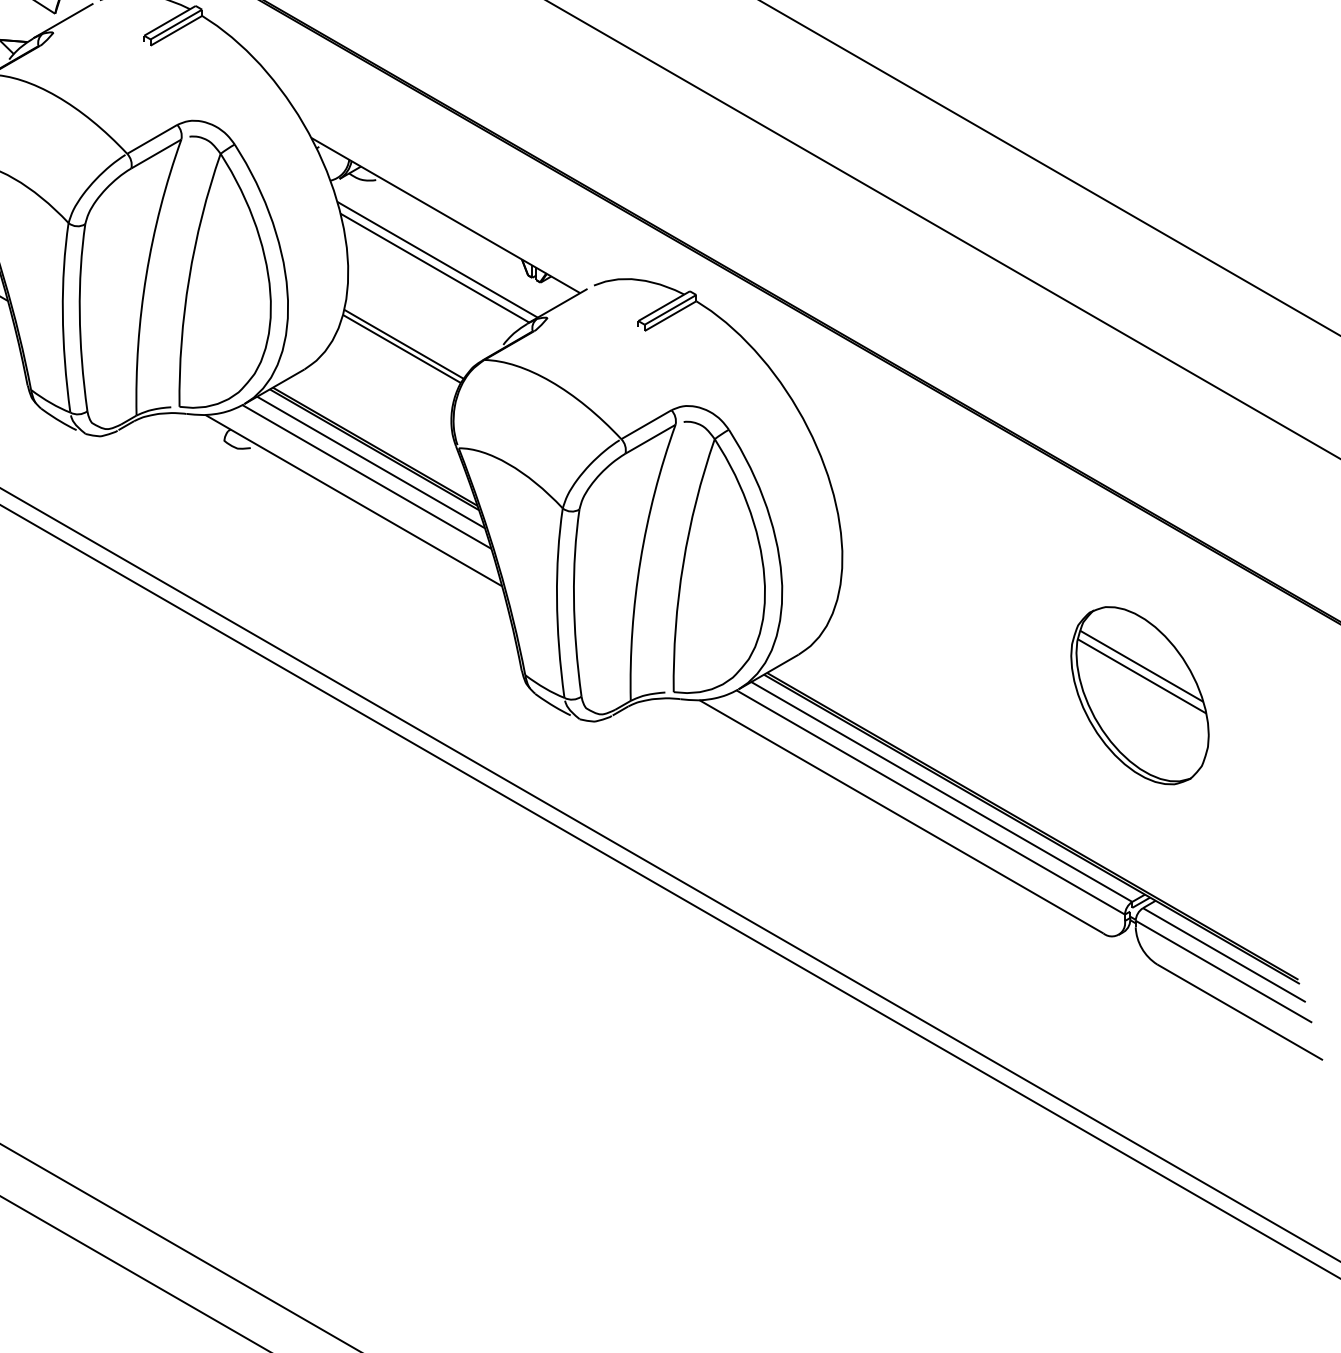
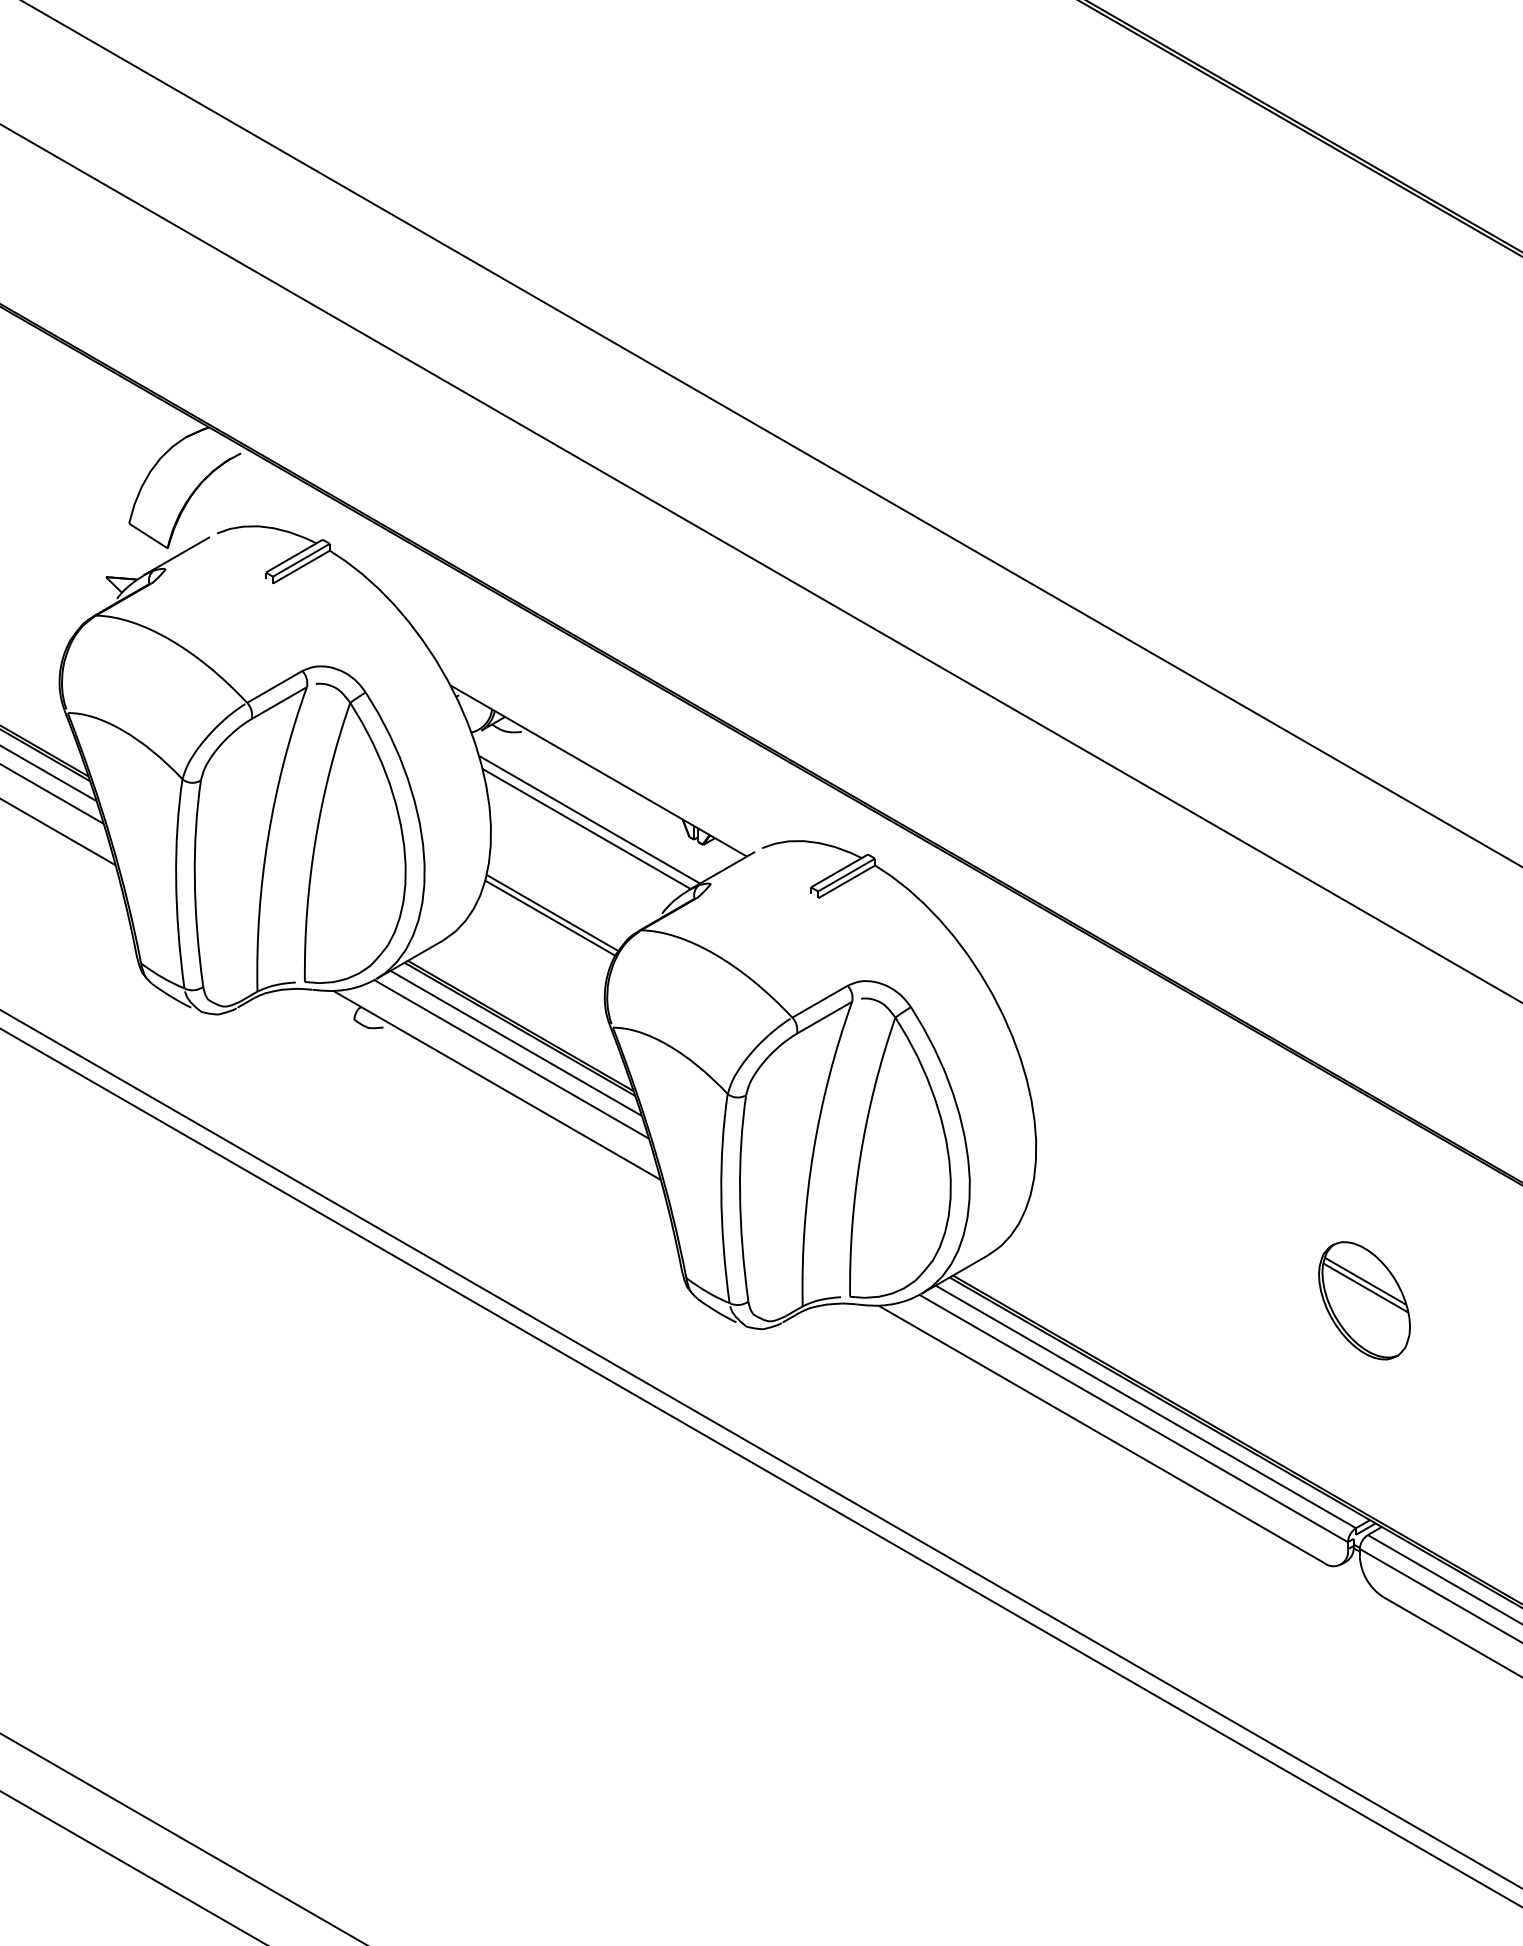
part: (1139, 695) -> (1364, 1300), size x0.6

